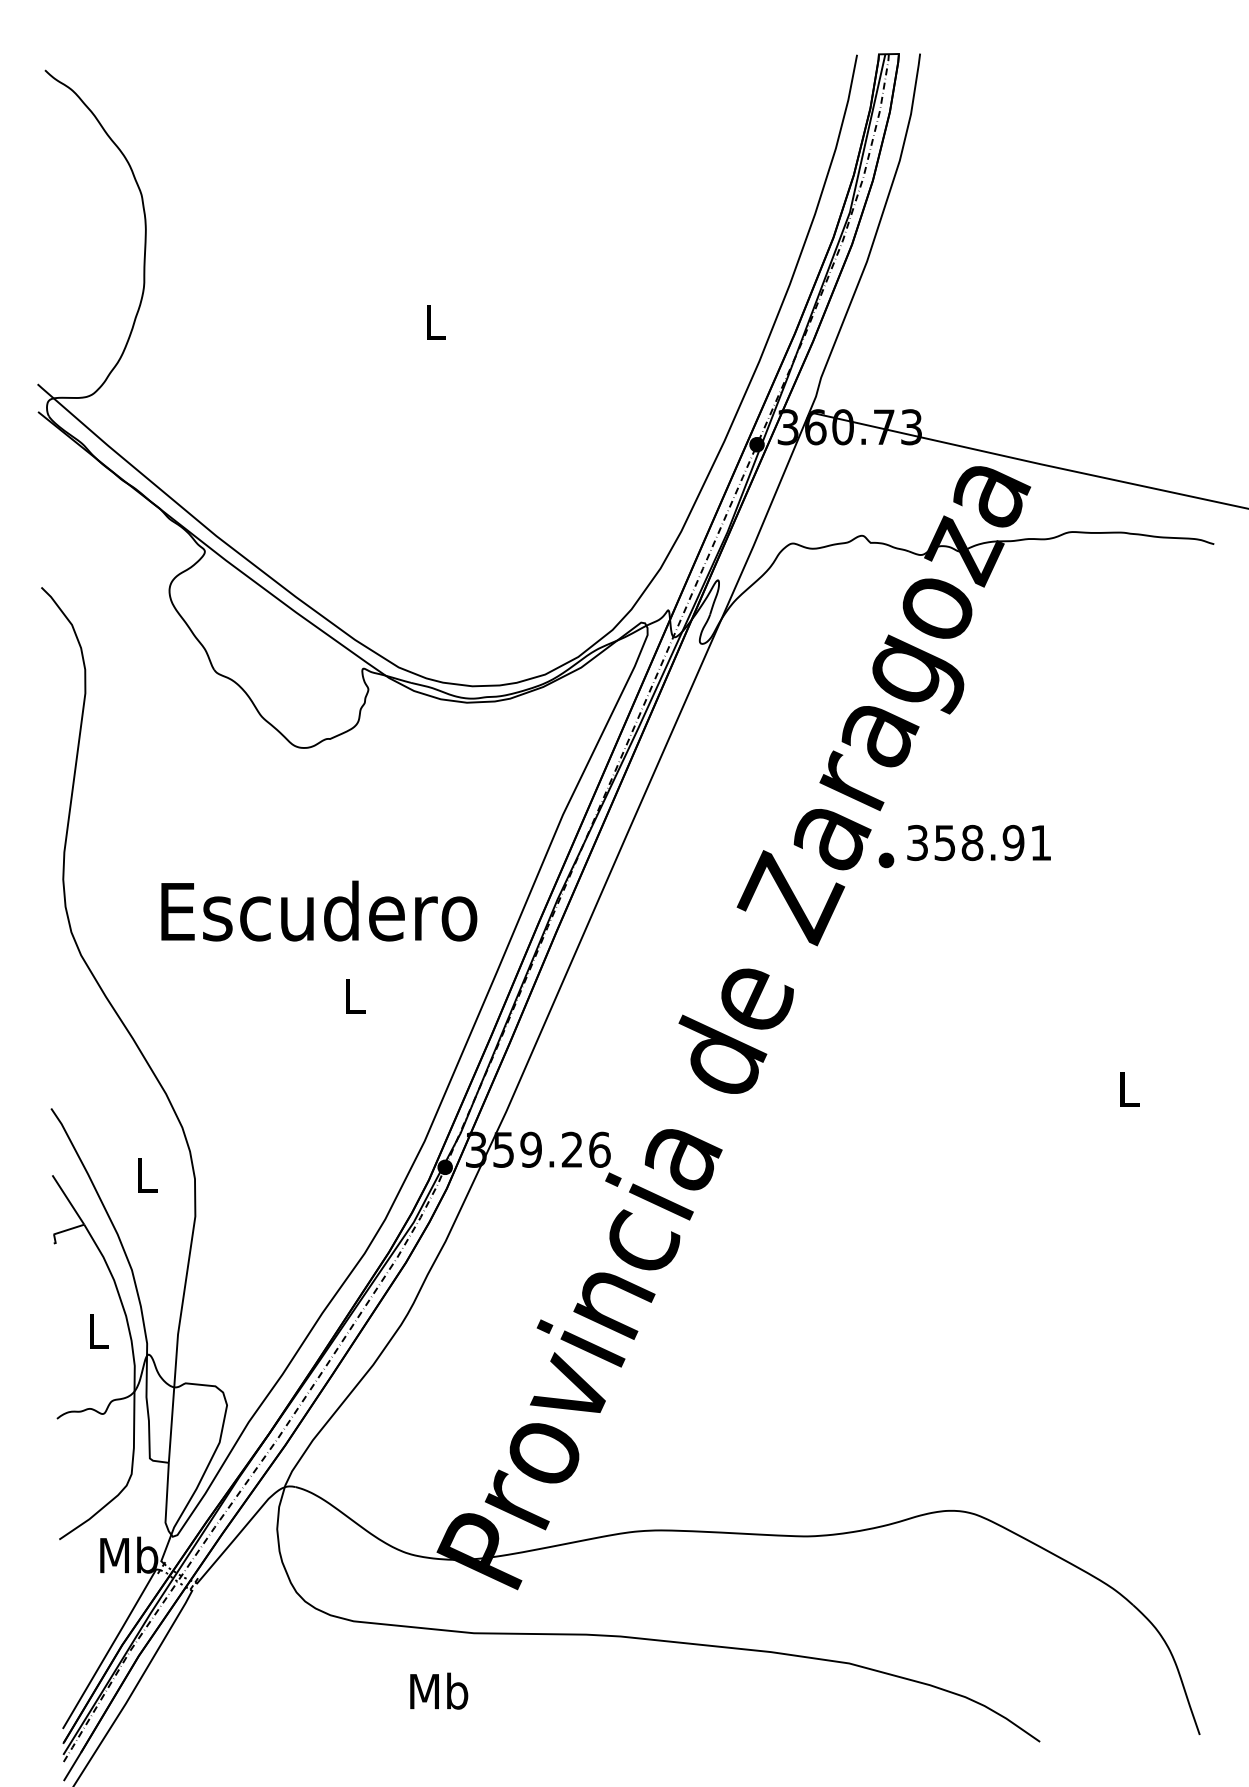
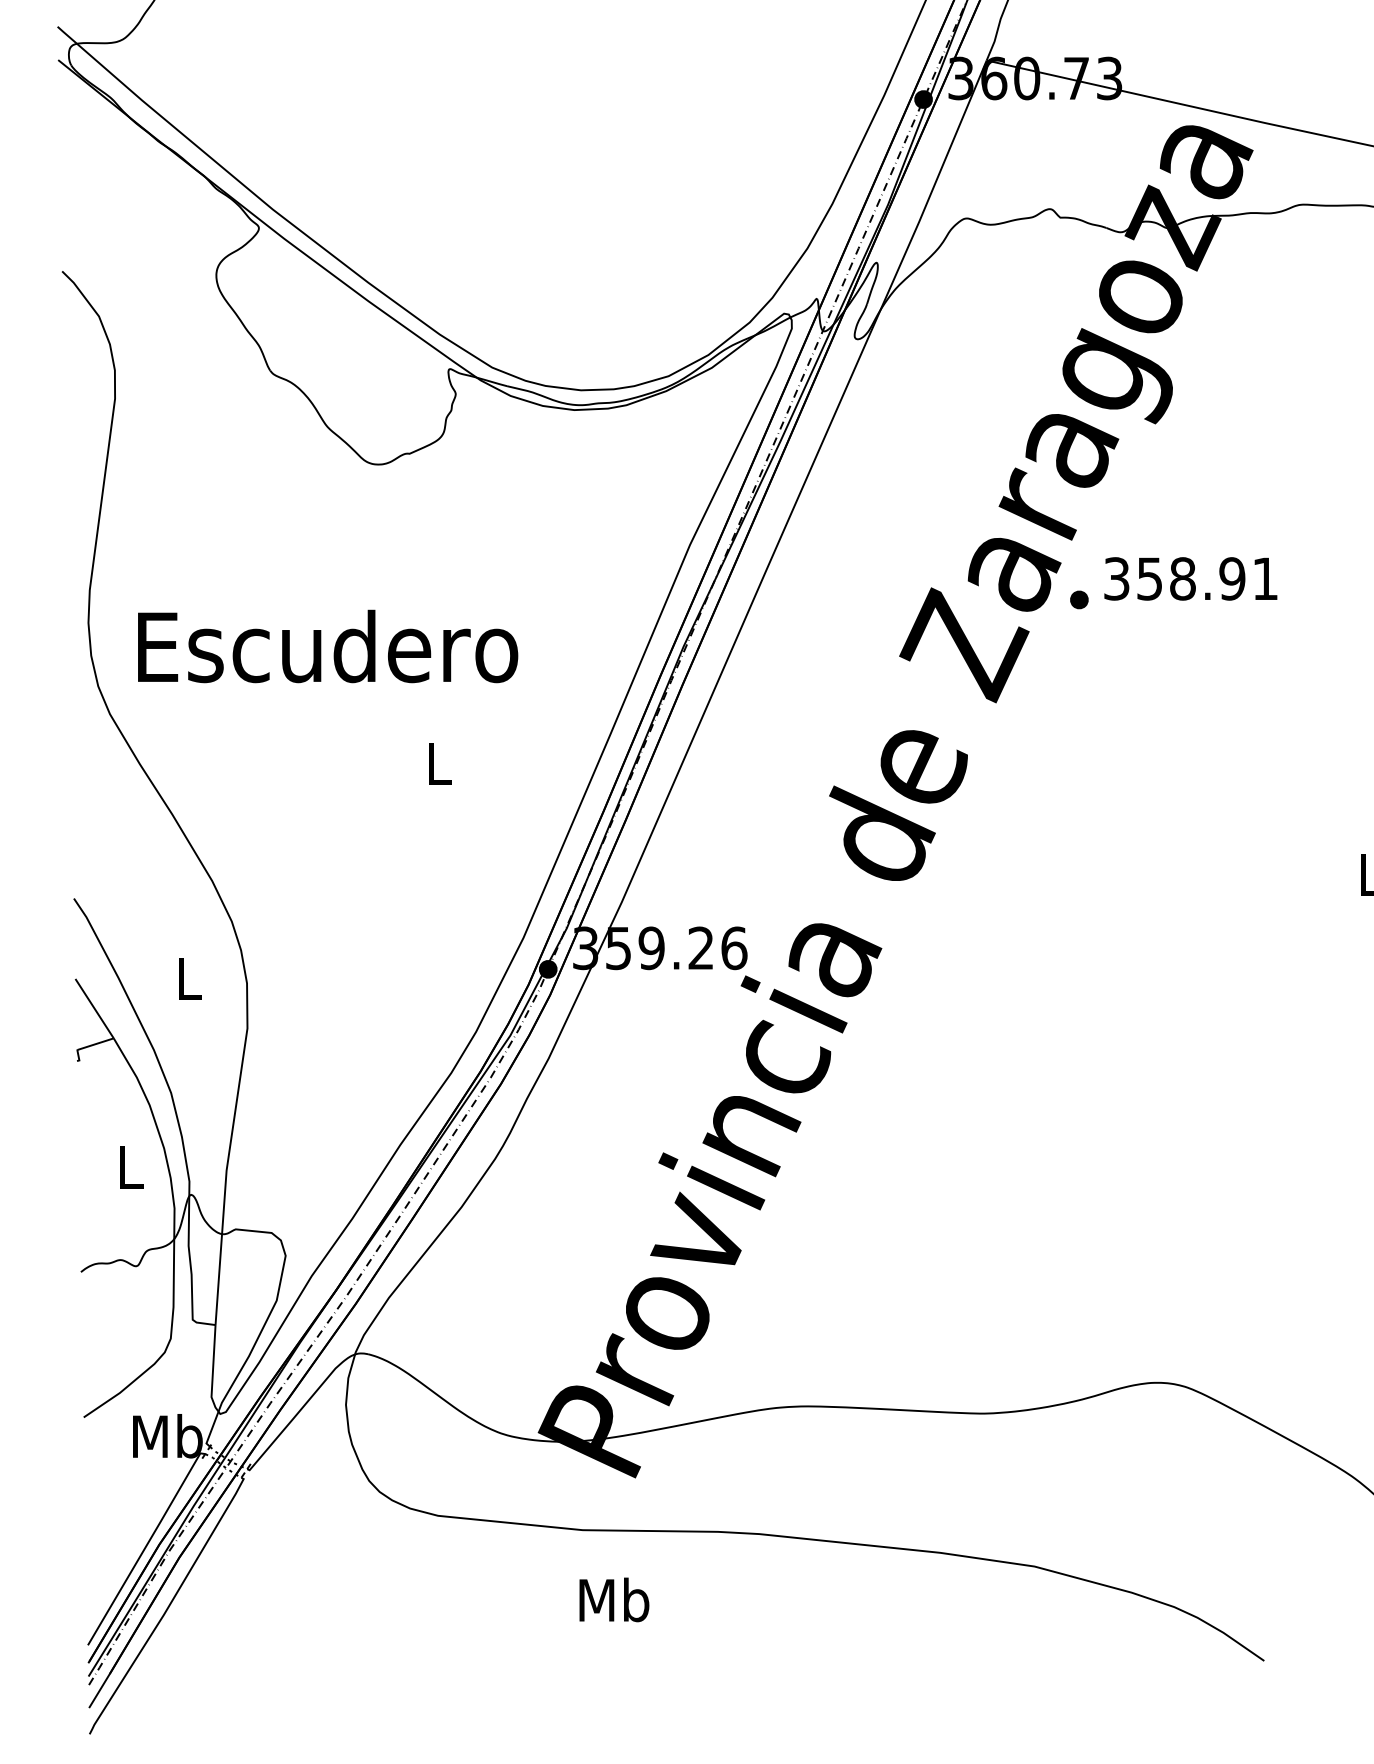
text: (319, 910) -> (328, 645), moved
text: (439, 1690) -> (614, 1599), moved

